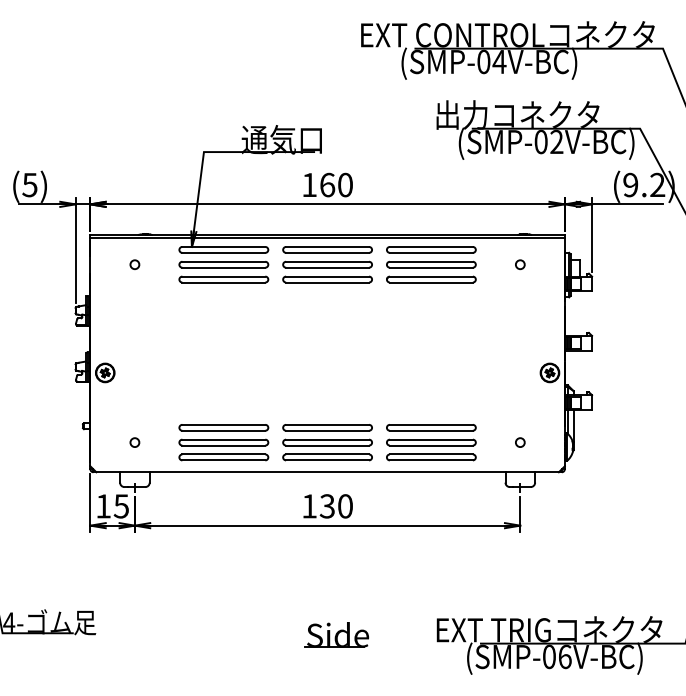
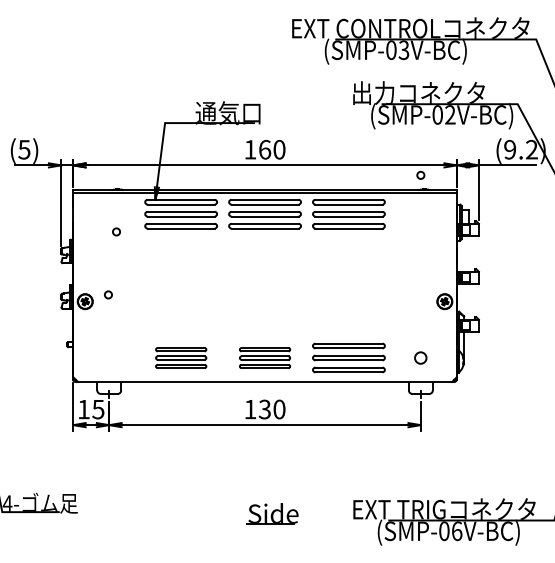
text: (499, 61) -> (404, 49), (SMP-04V-BC) -> (SMP-03V-BC)
circle: (134, 264) -> (116, 231), moved
circle: (520, 264) -> (421, 175), moved
circle: (134, 442) -> (108, 294), moved
part: (223, 442) -> (180, 357), size x0.7
part: (327, 442) -> (264, 357), size x0.7
circle: (520, 442) -> (421, 357), size x1.6

